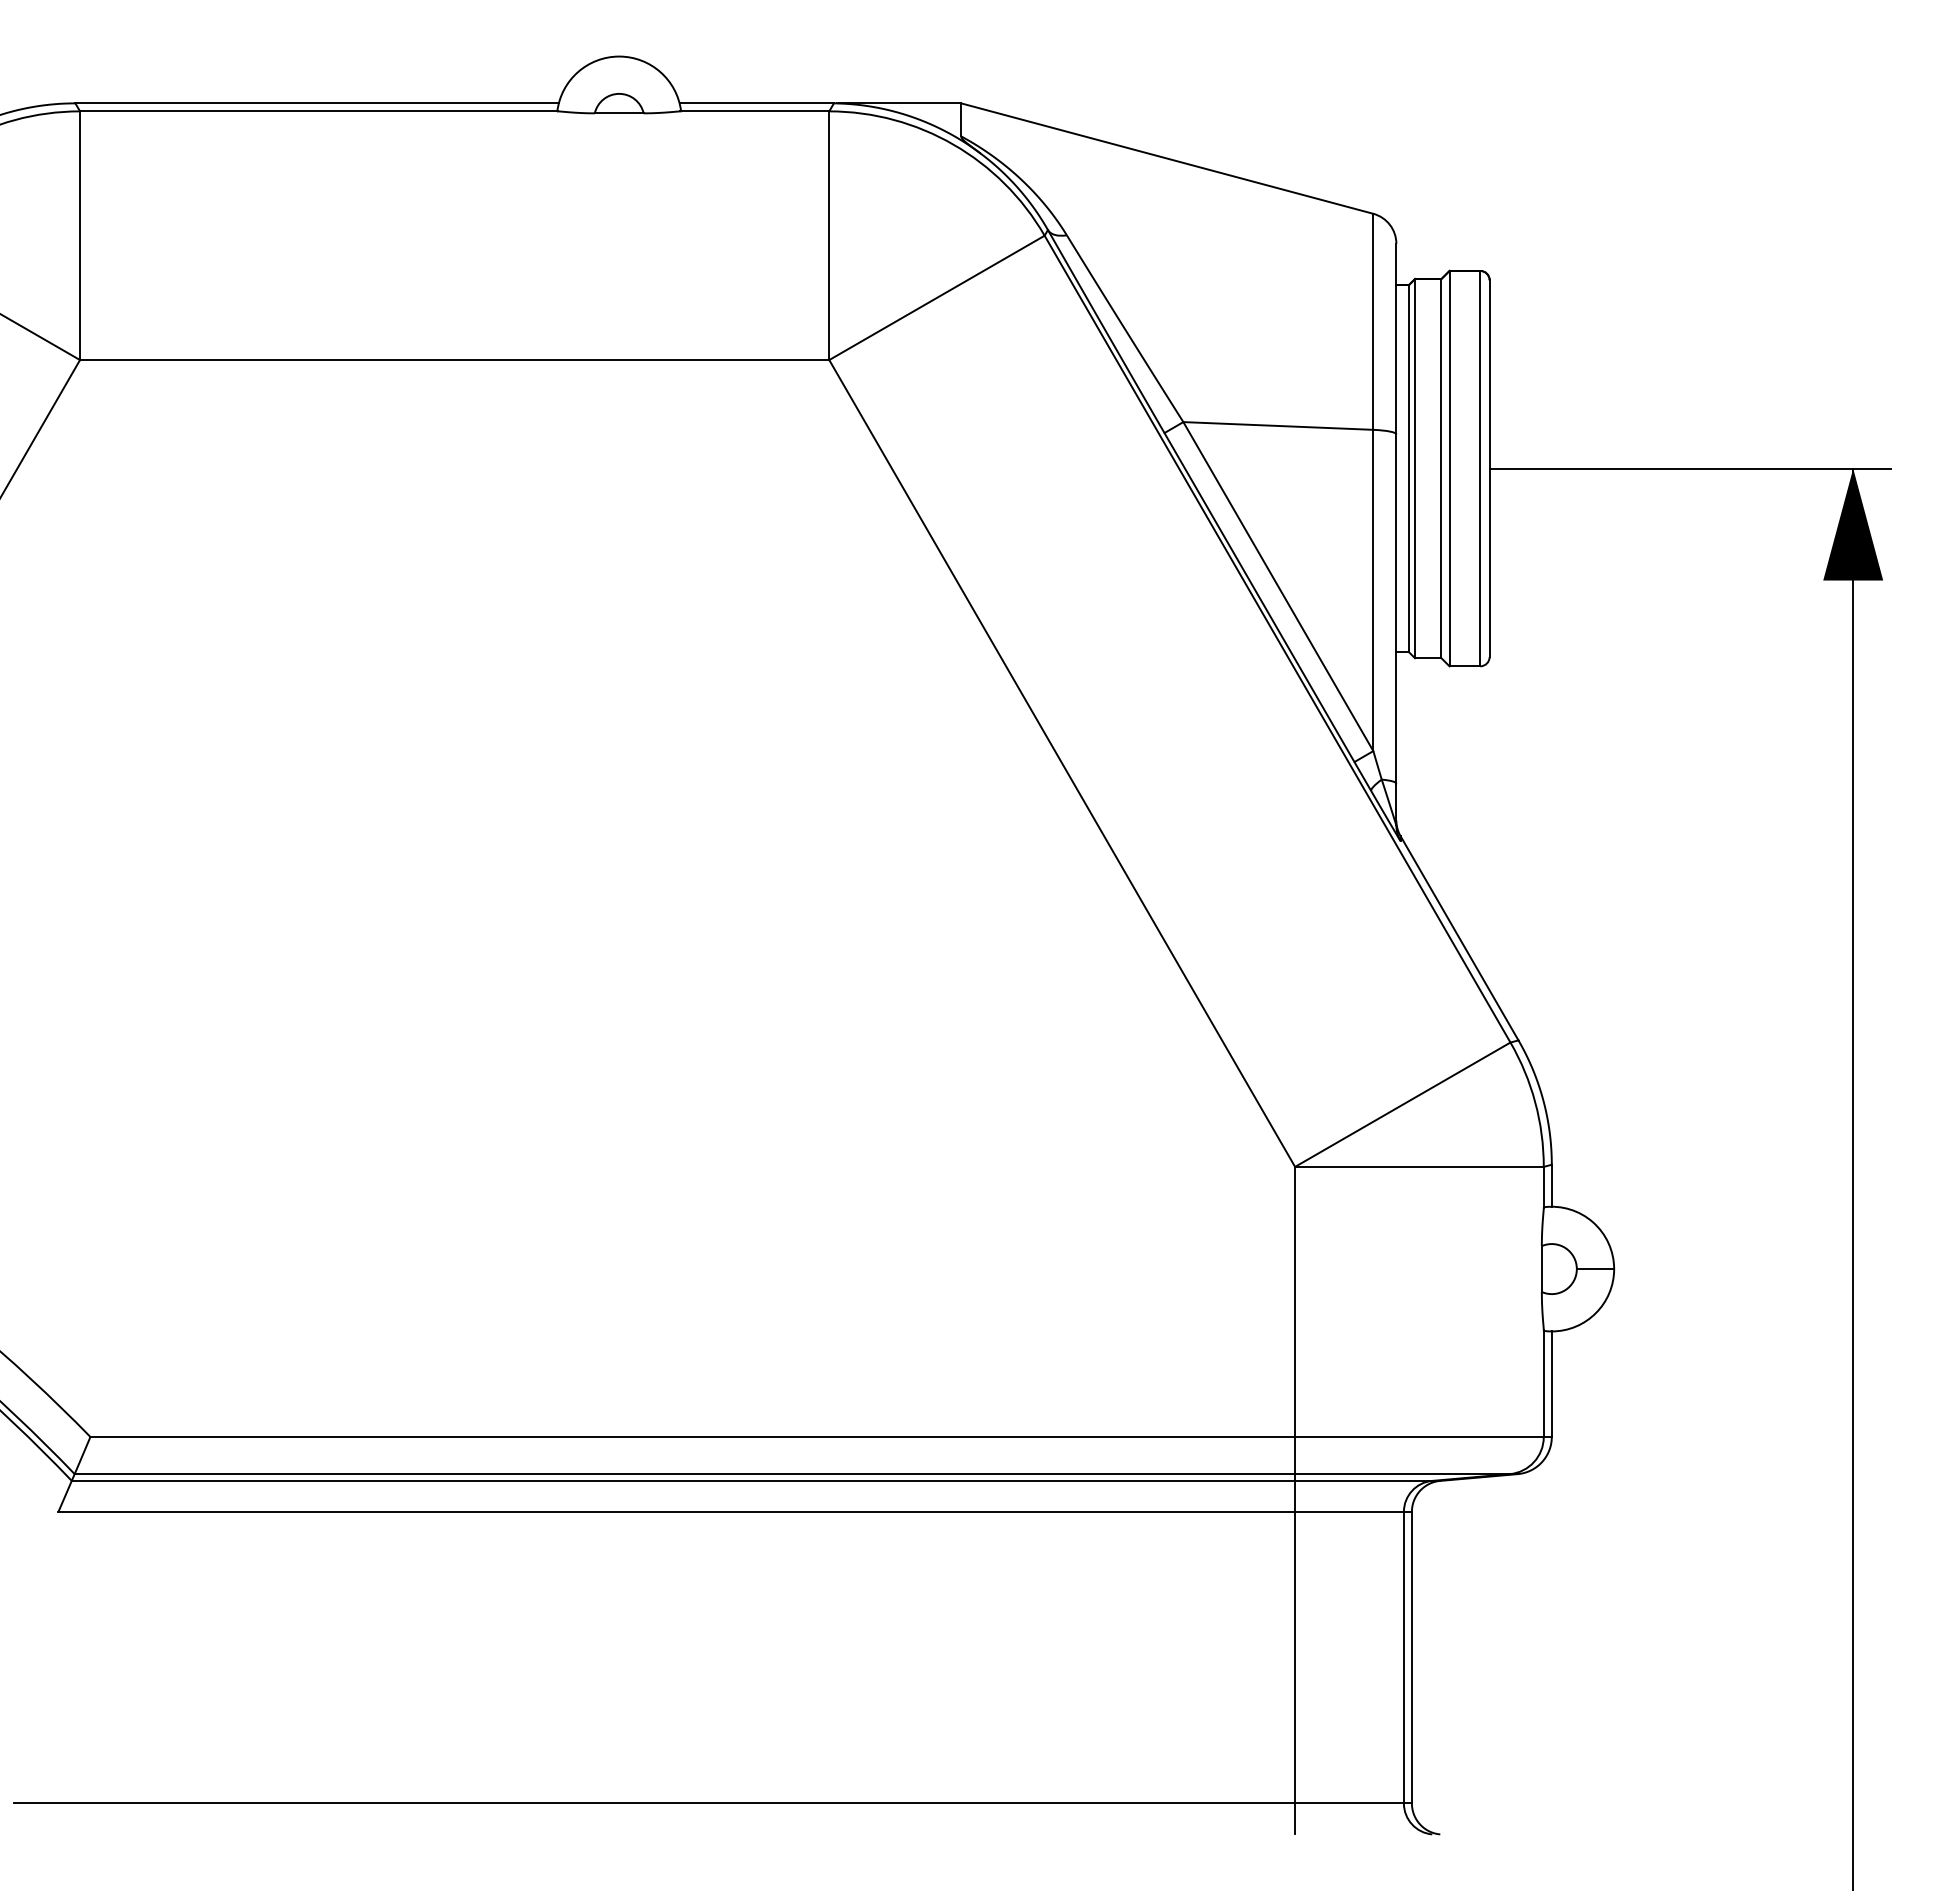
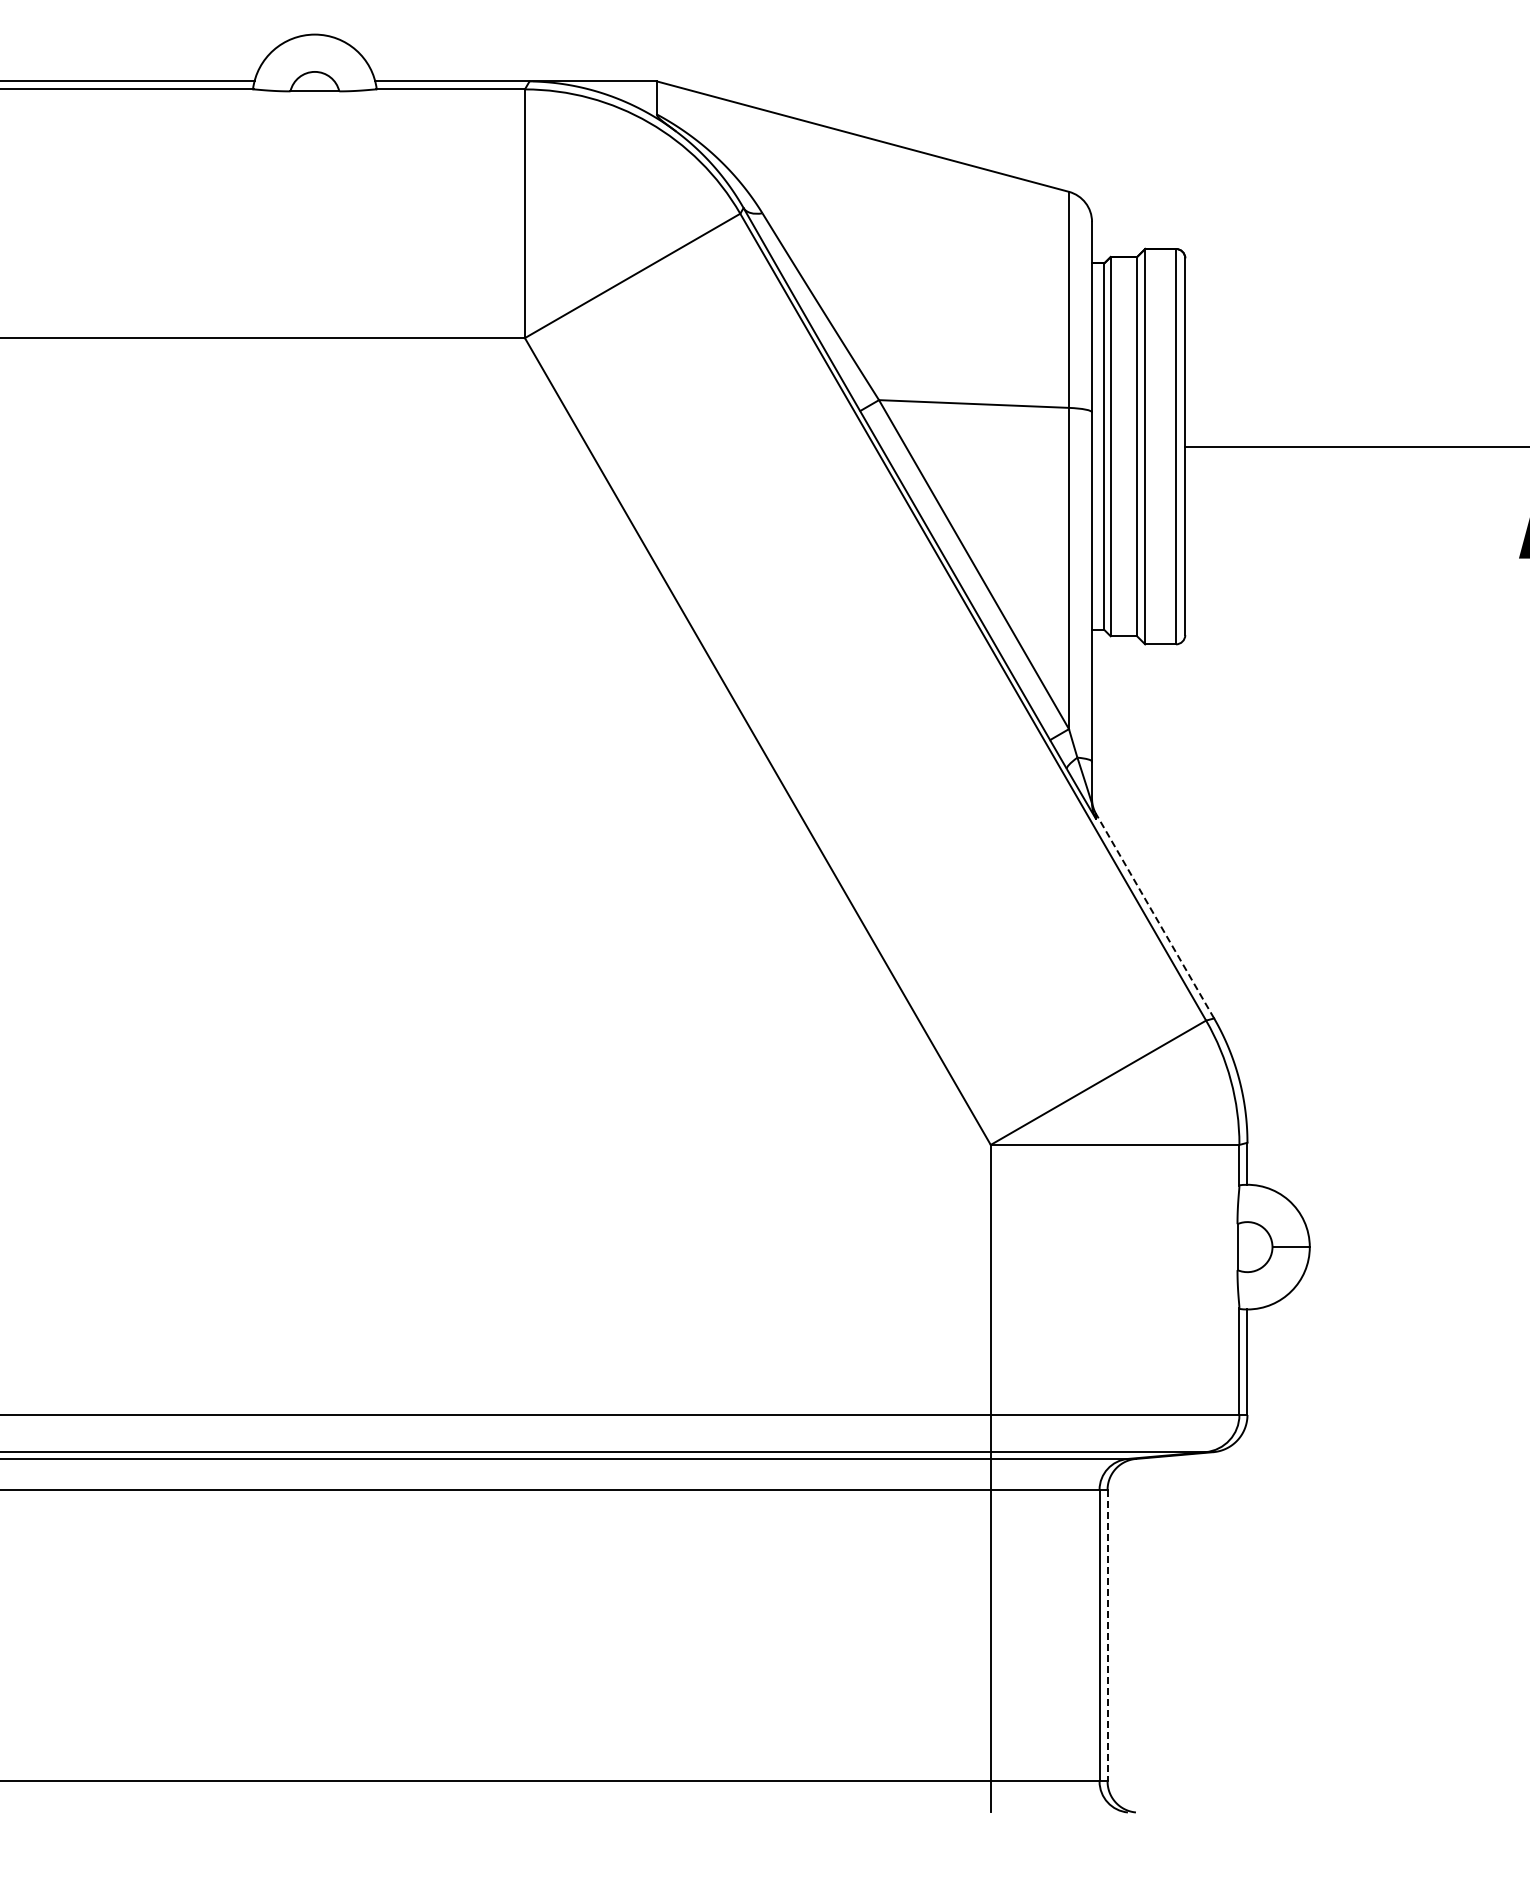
line: (1459, 938) -> (1155, 916), solid -> dashed
line: (1411, 1657) -> (1107, 1635), solid -> dashed

